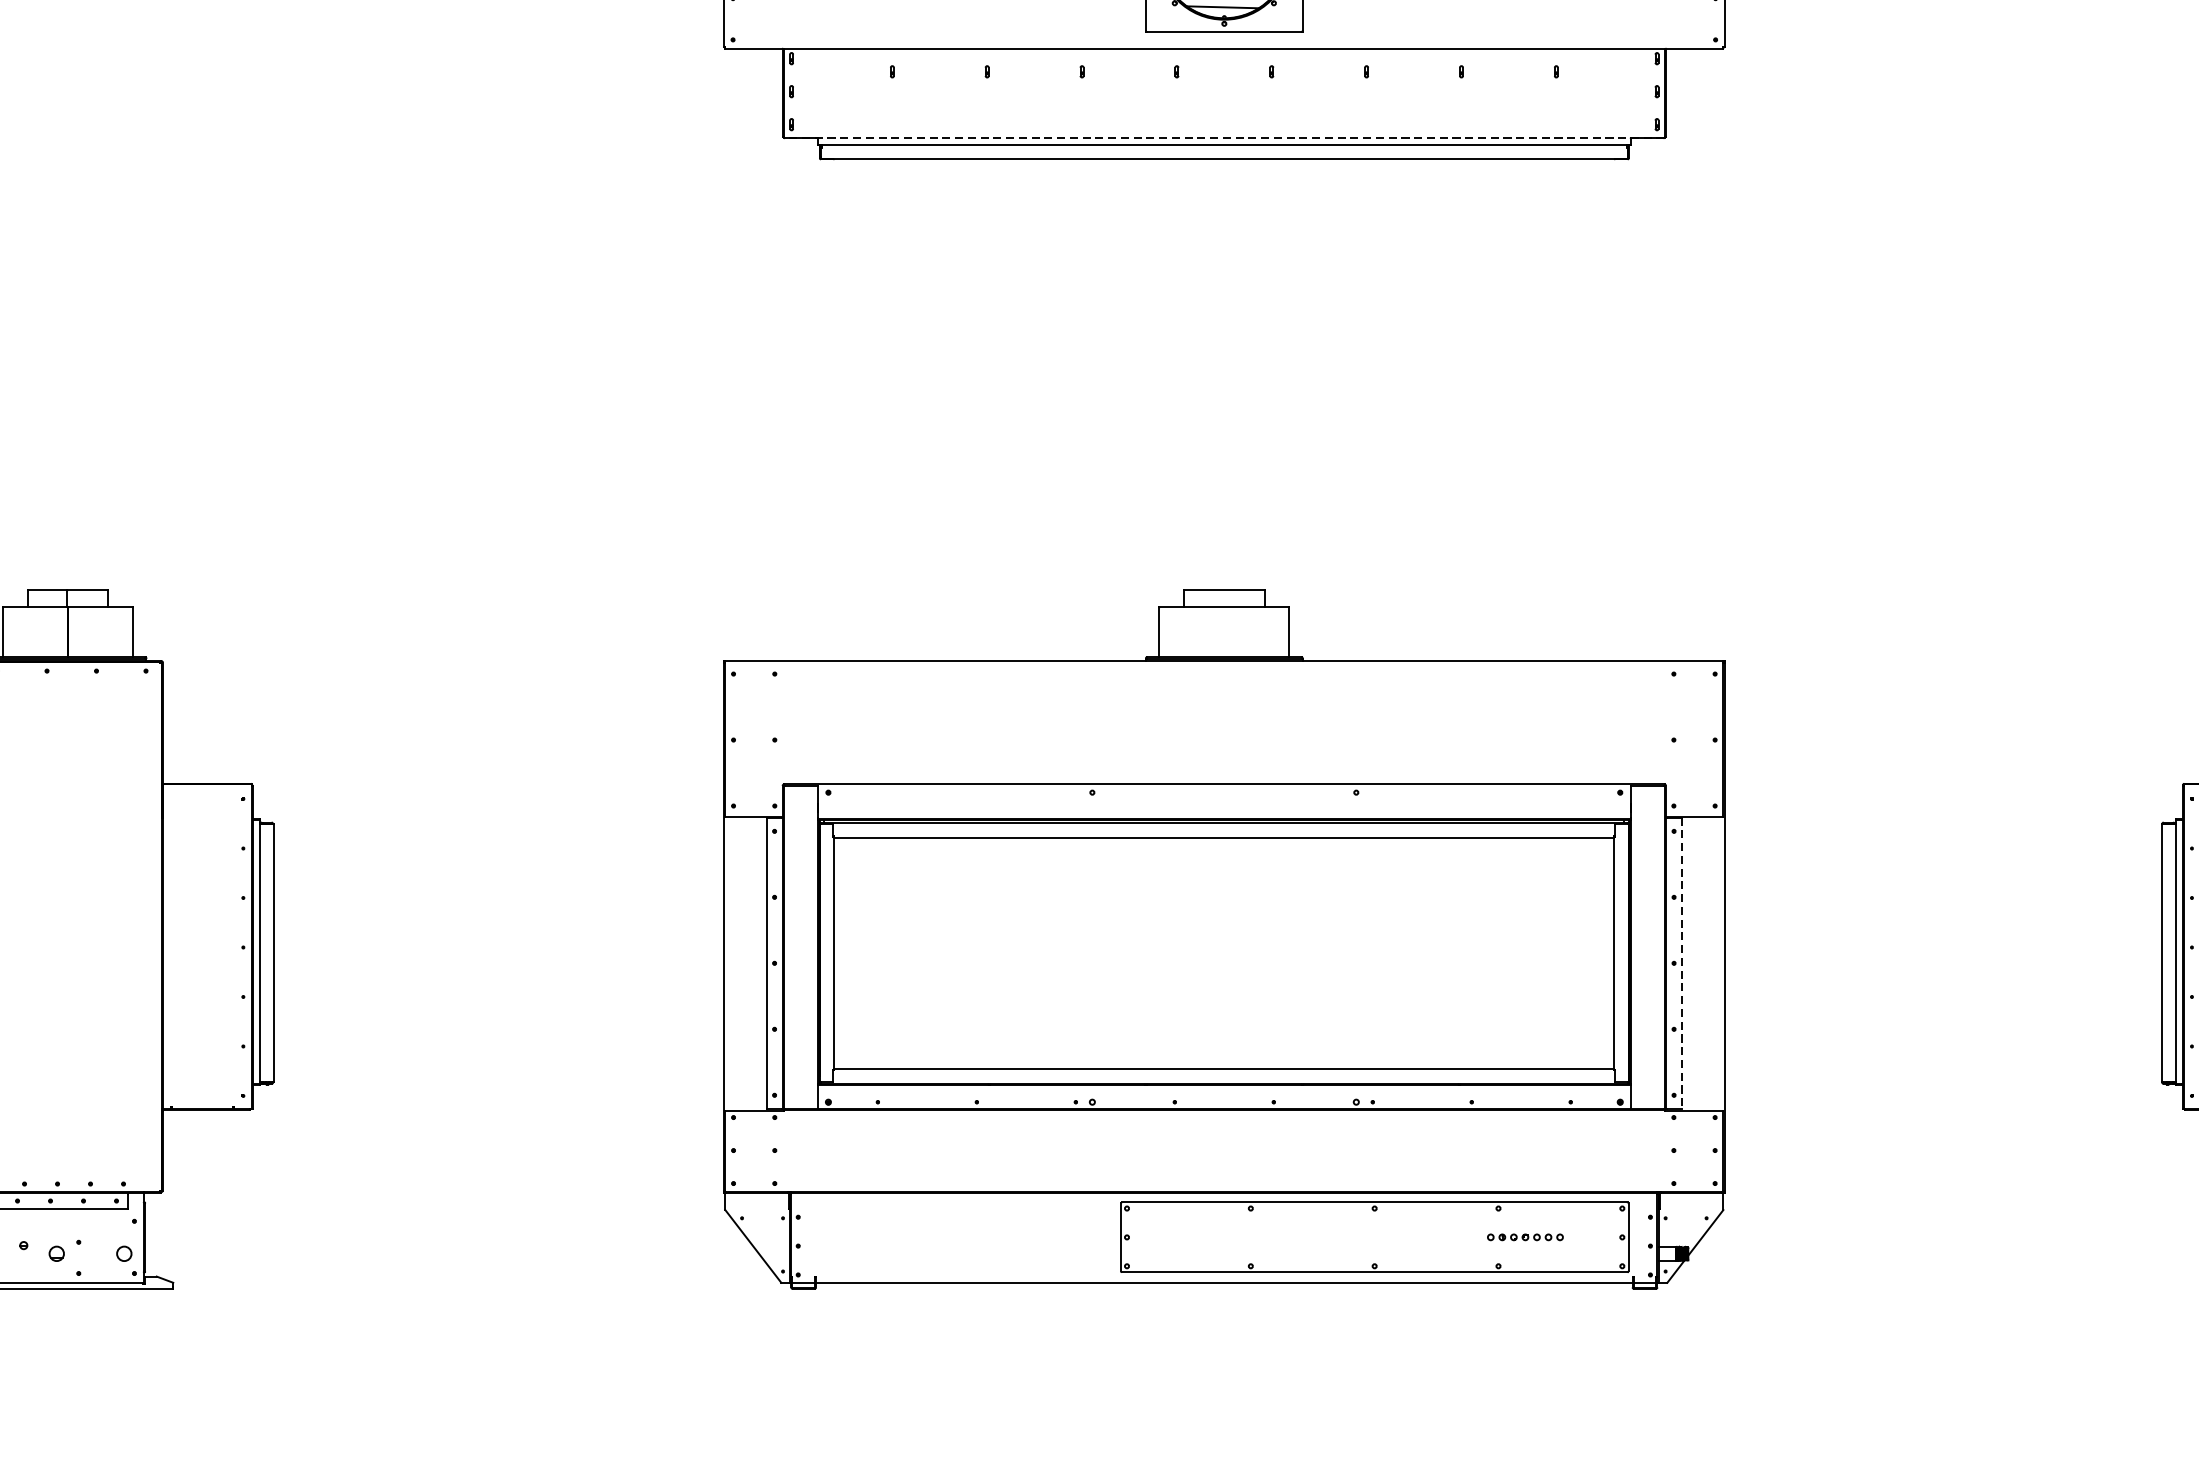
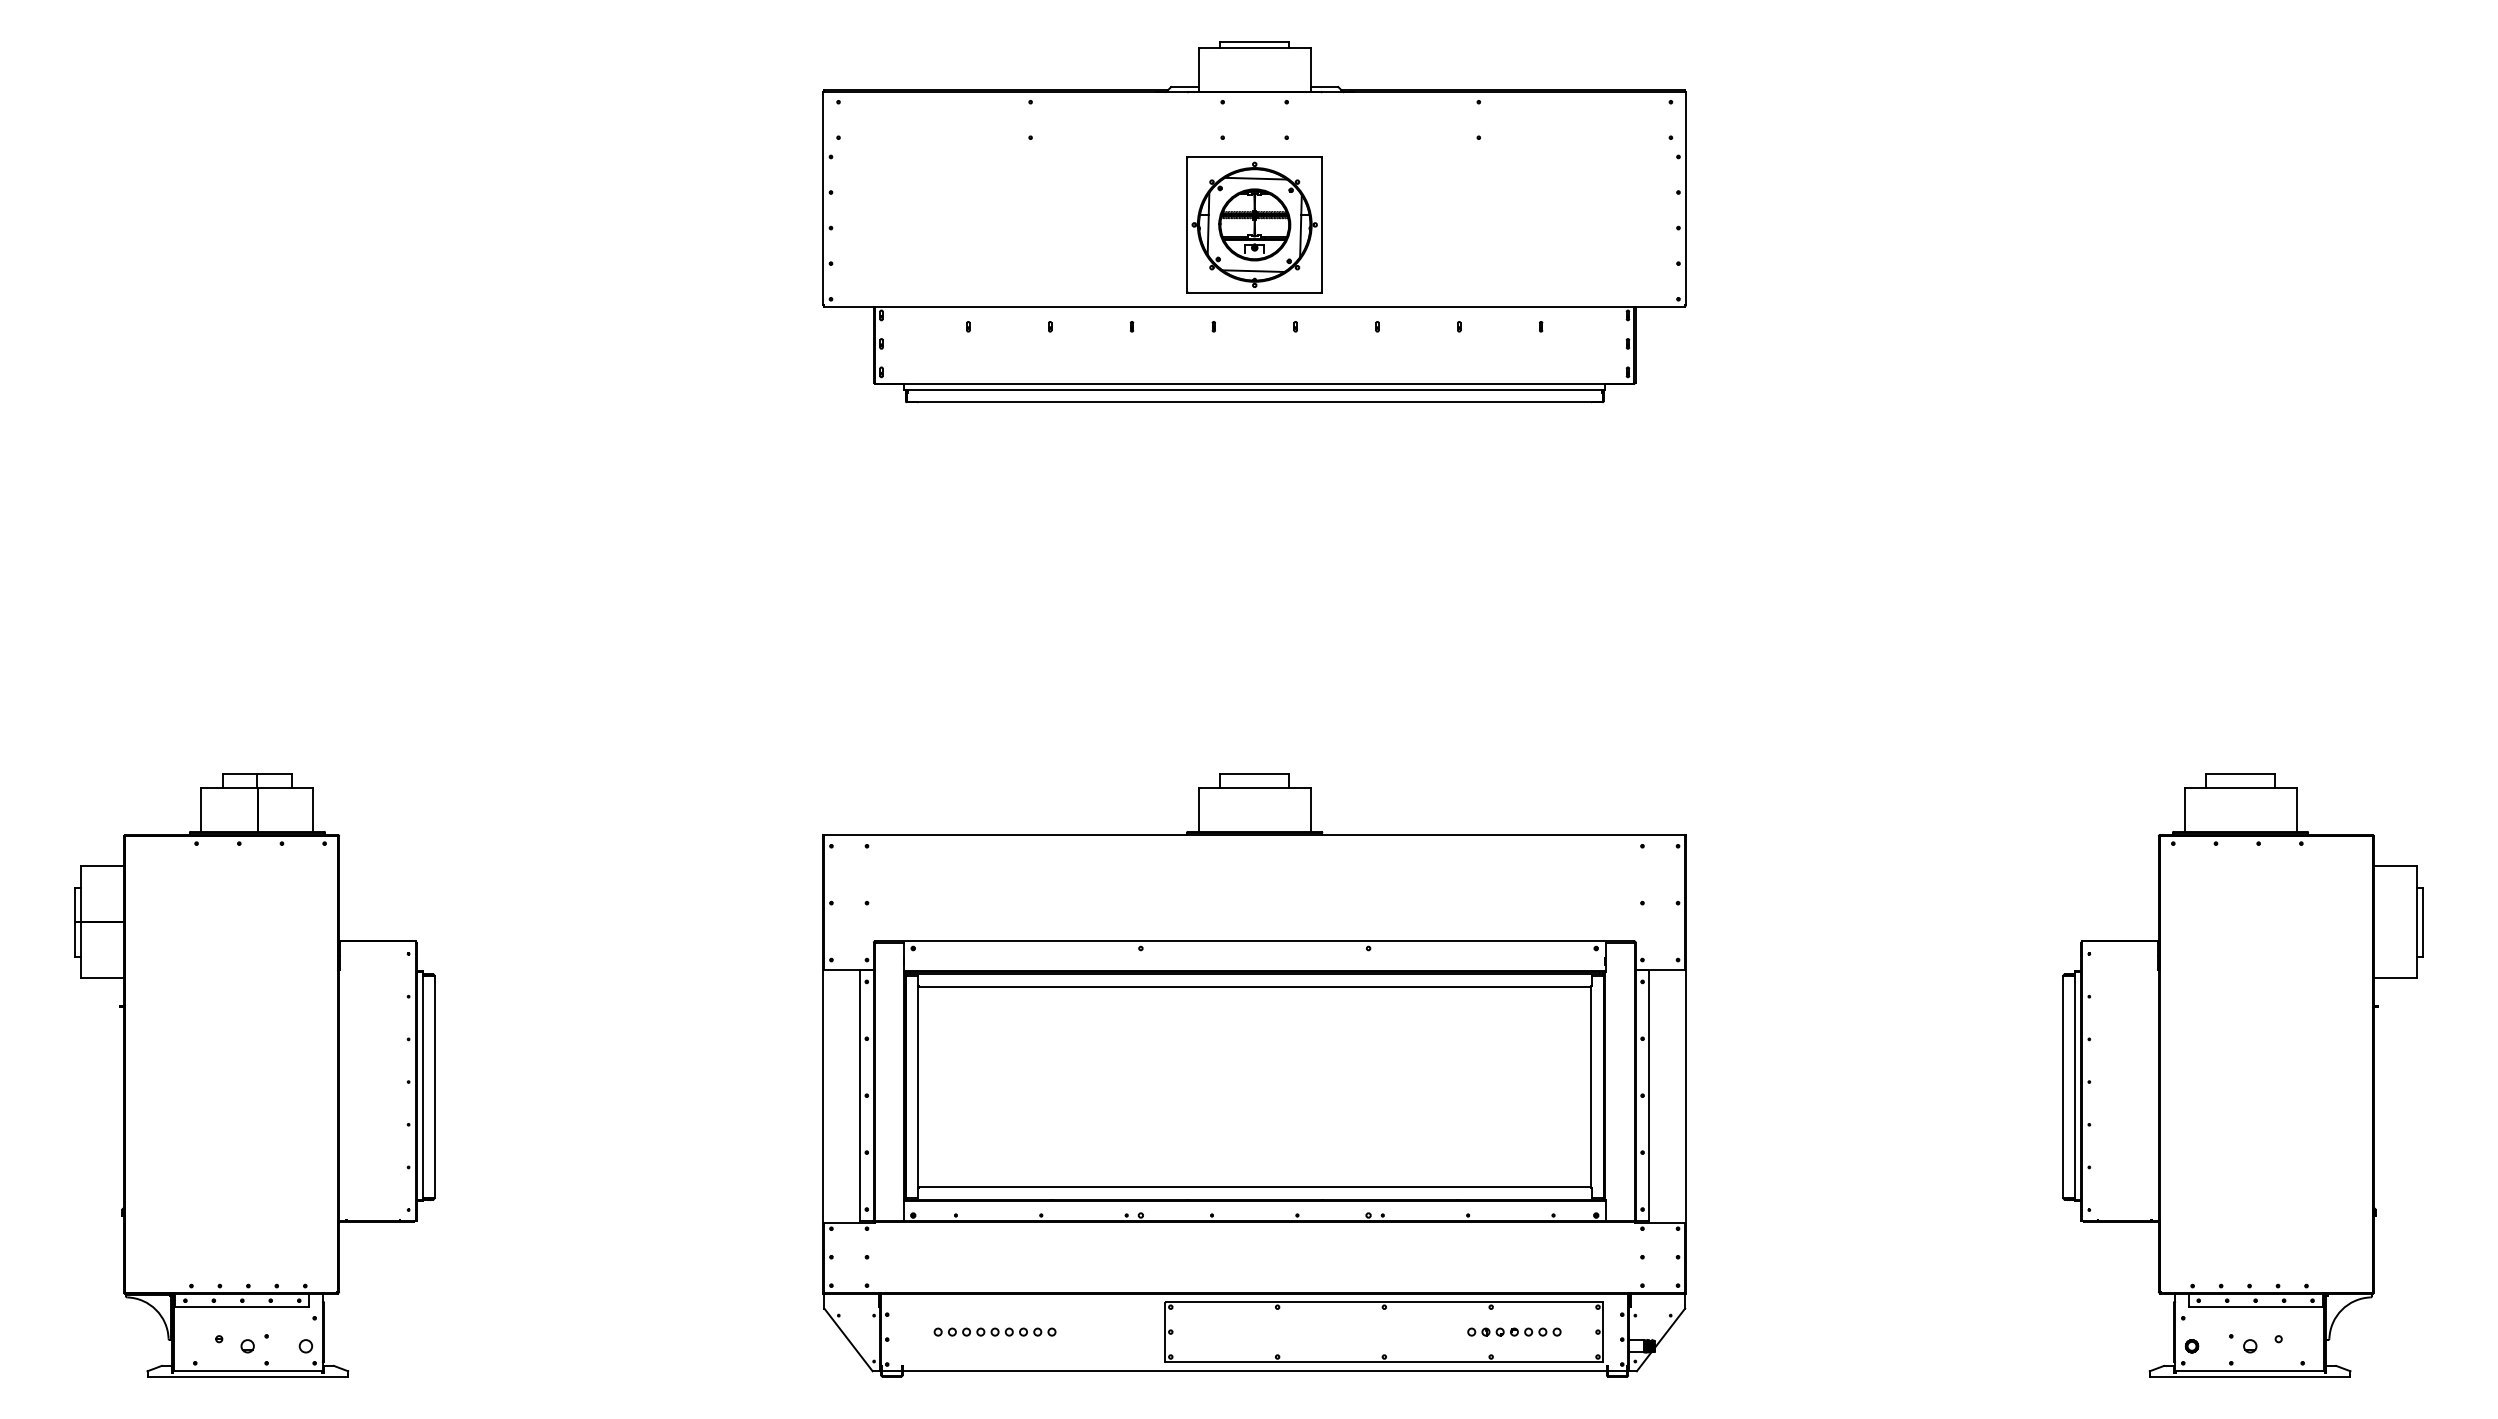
line: (1224, 137) -> (1254, 383), dashed -> solid
line: (1682, 963) -> (1649, 1095), dashed -> solid
part: (922, 1236) -> (994, 1331), added
part: (1525, 1236) -> (1514, 1331), size x1.43

